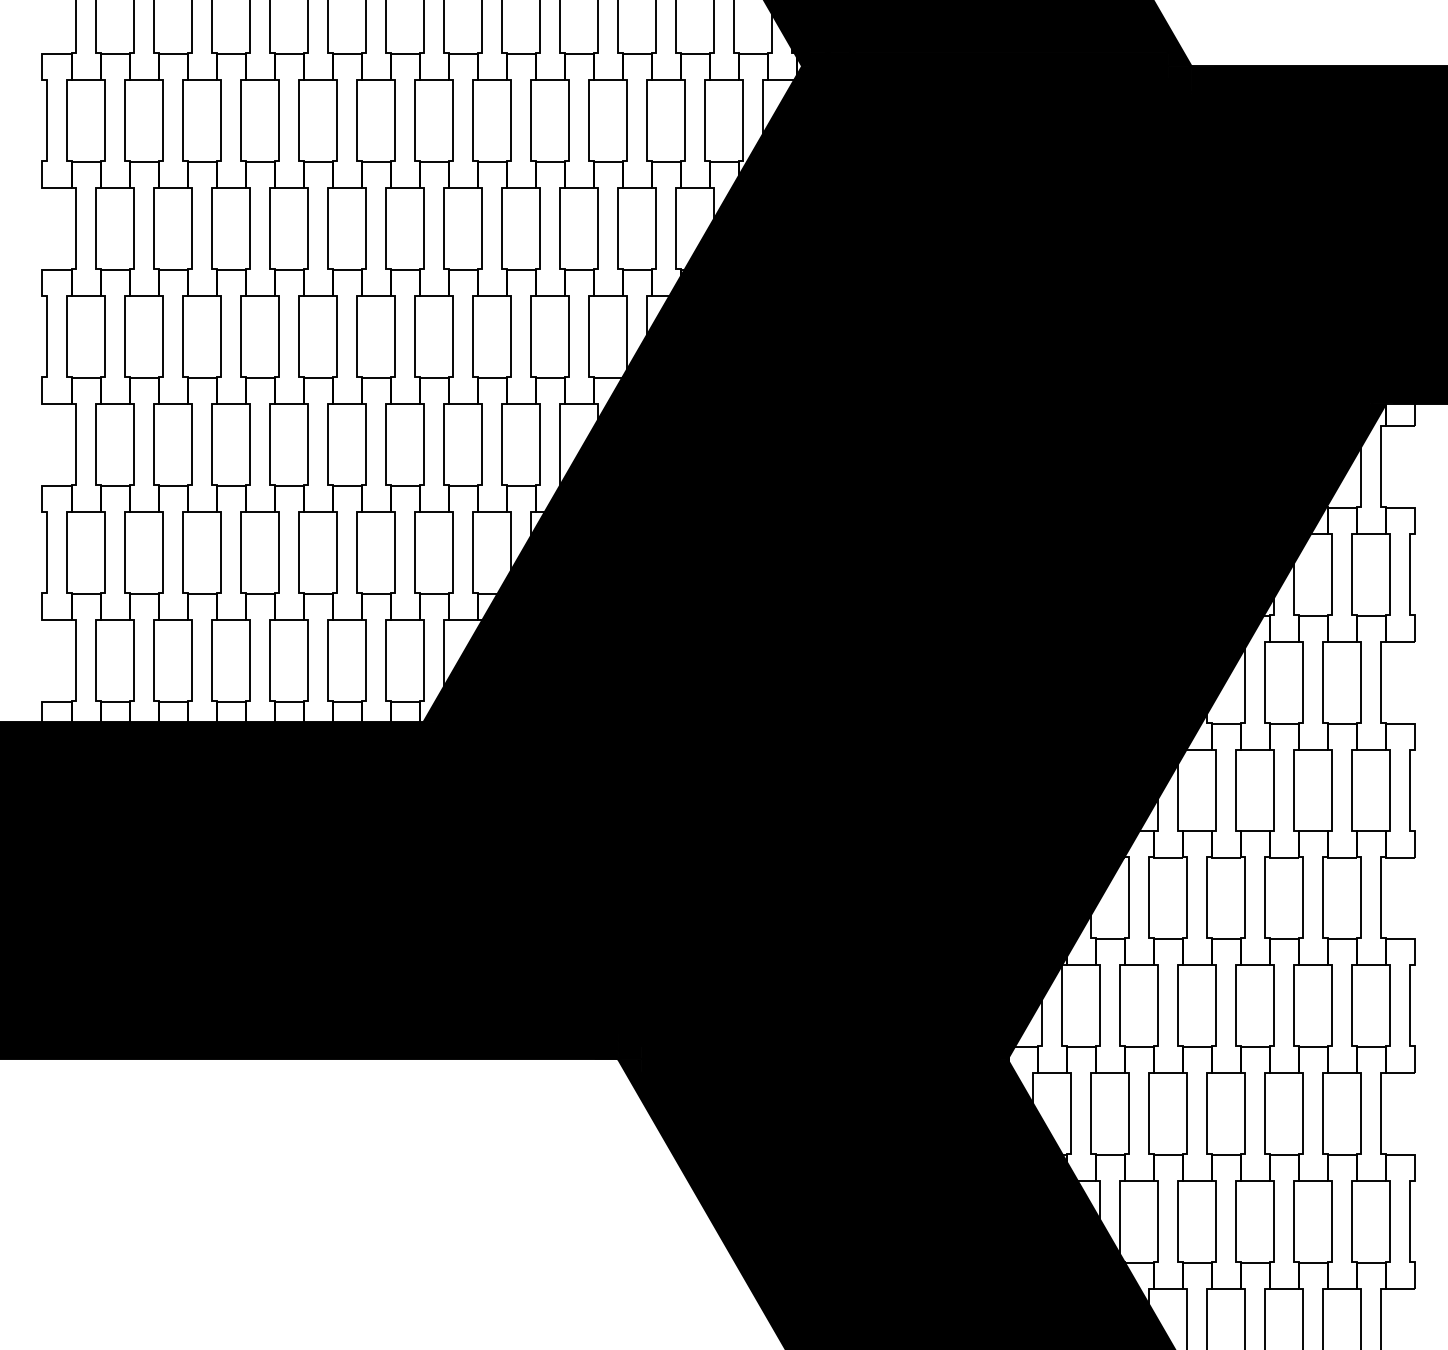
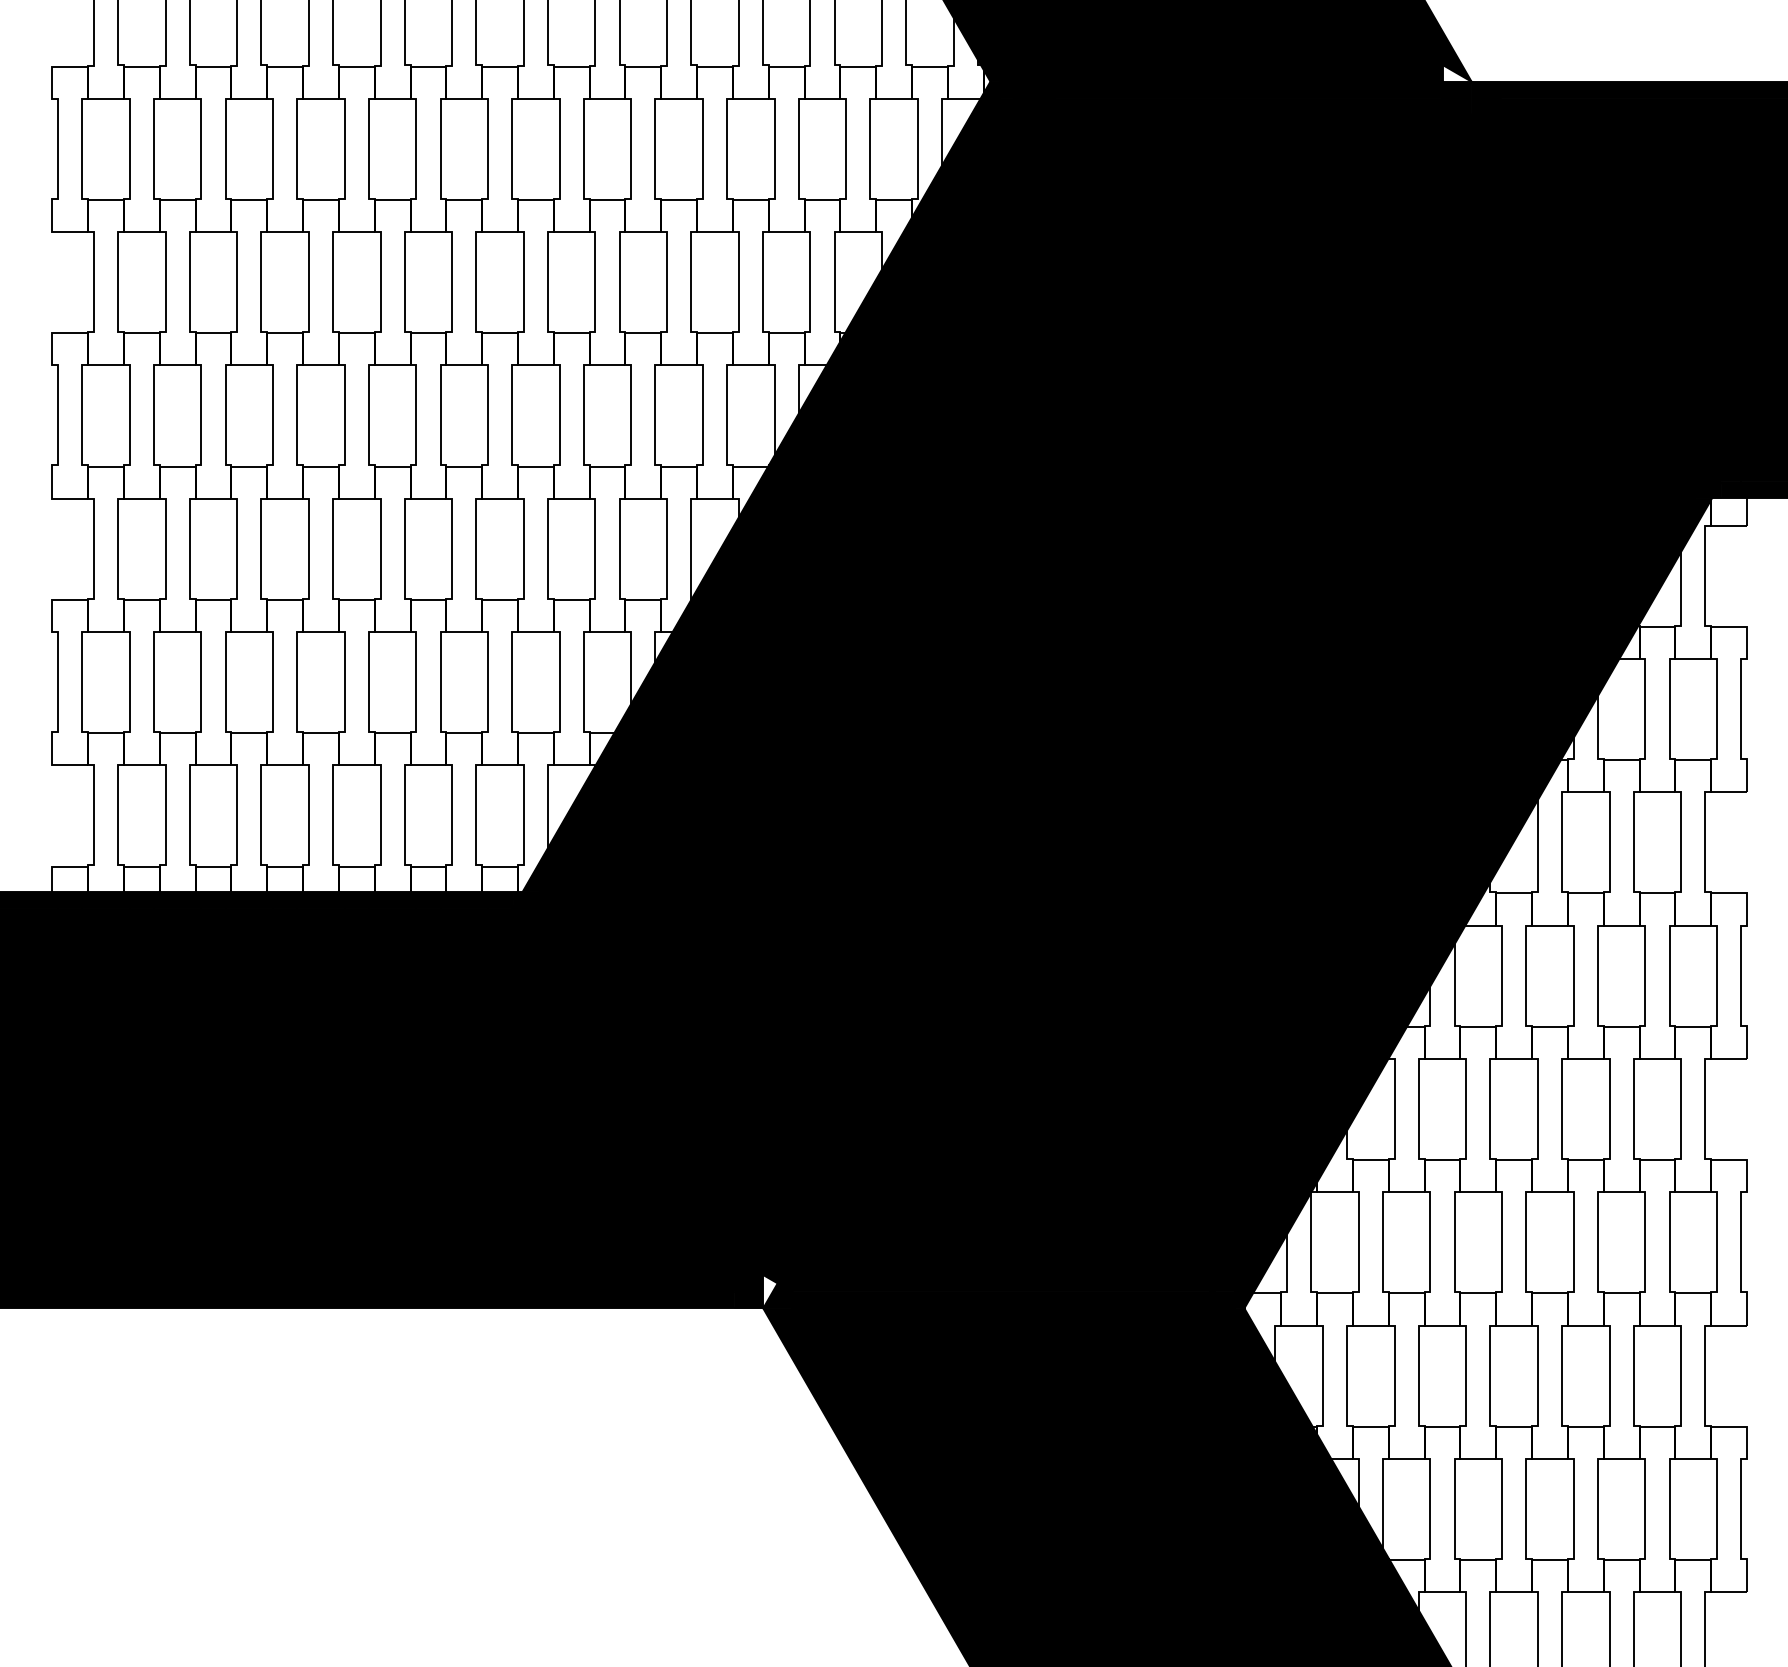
fill: (1179, 59) -> (1456, 73), removed
fill: (624, 1045) -> (770, 1291), removed

